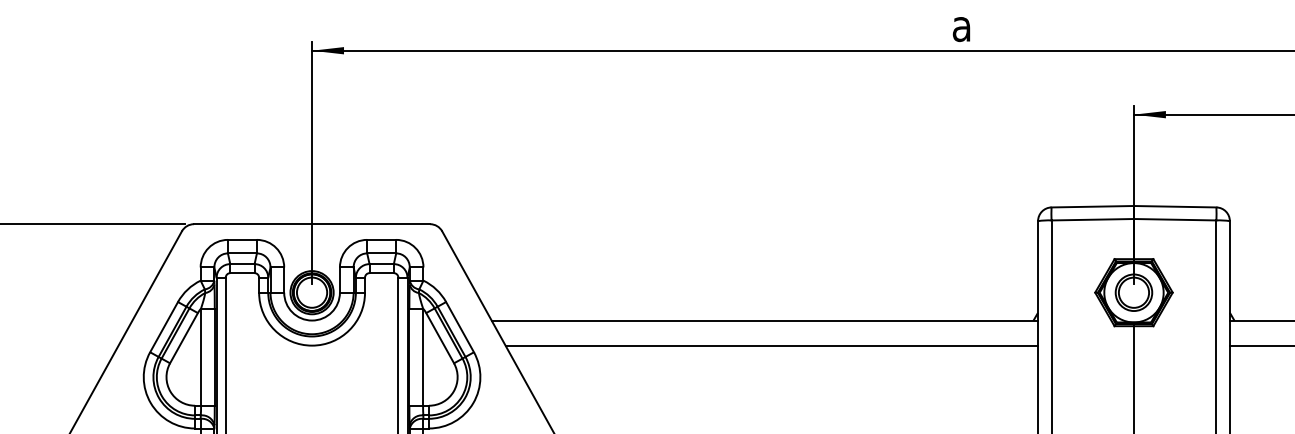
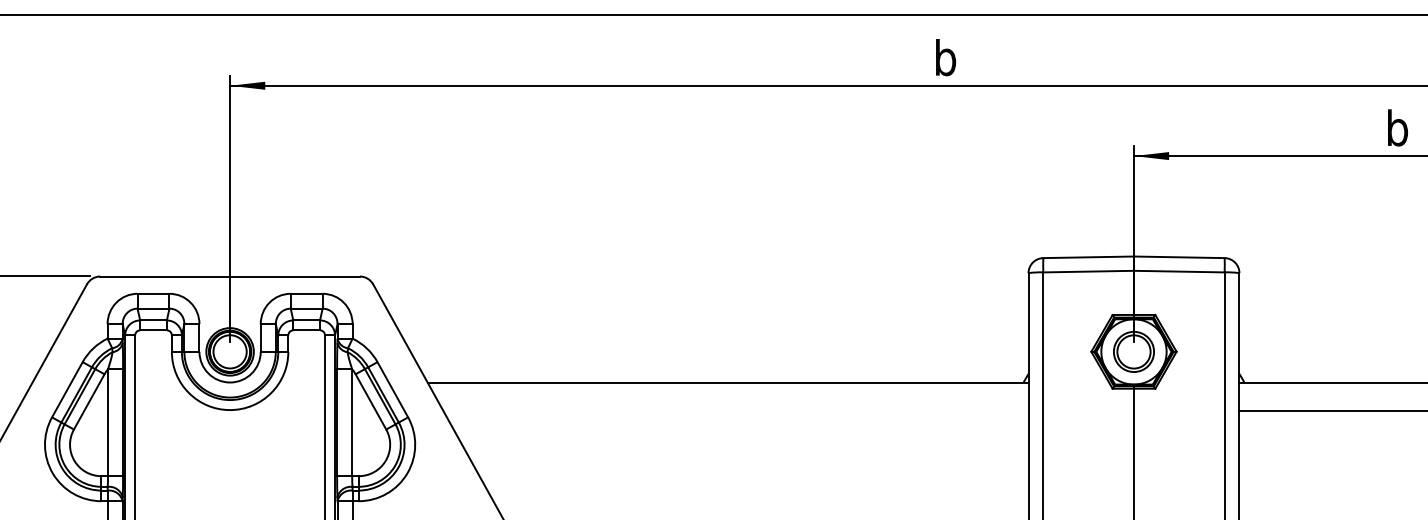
text: (962, 25) -> (945, 57), a -> b
line: (771, 346) -> (735, 410), removed

